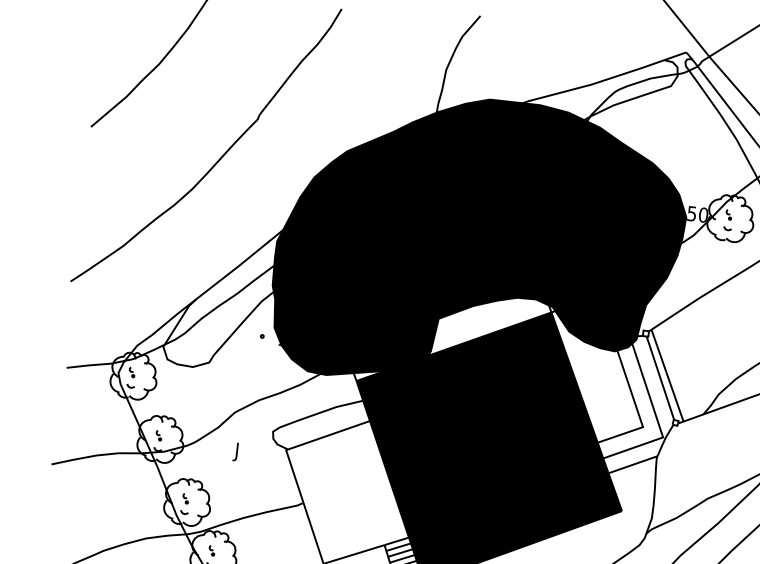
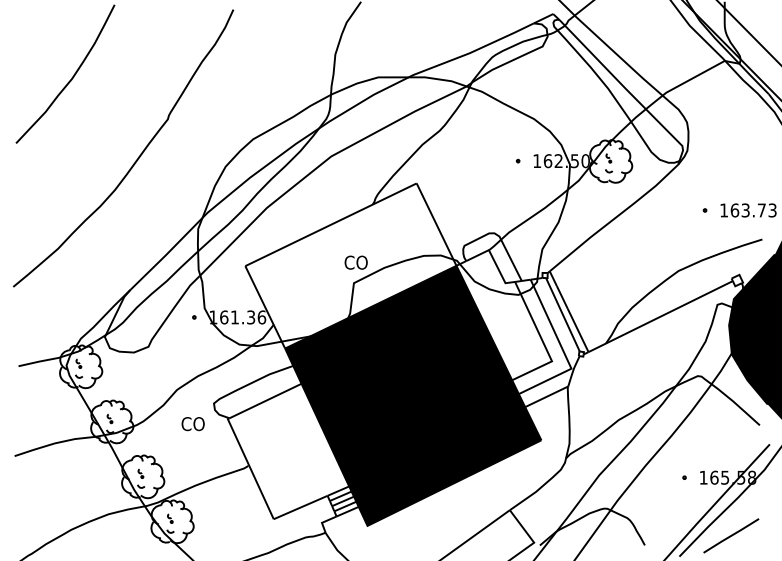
fill: (479, 244) -> (383, 211), removed
text: (246, 452) -> (191, 425), J -> CO

